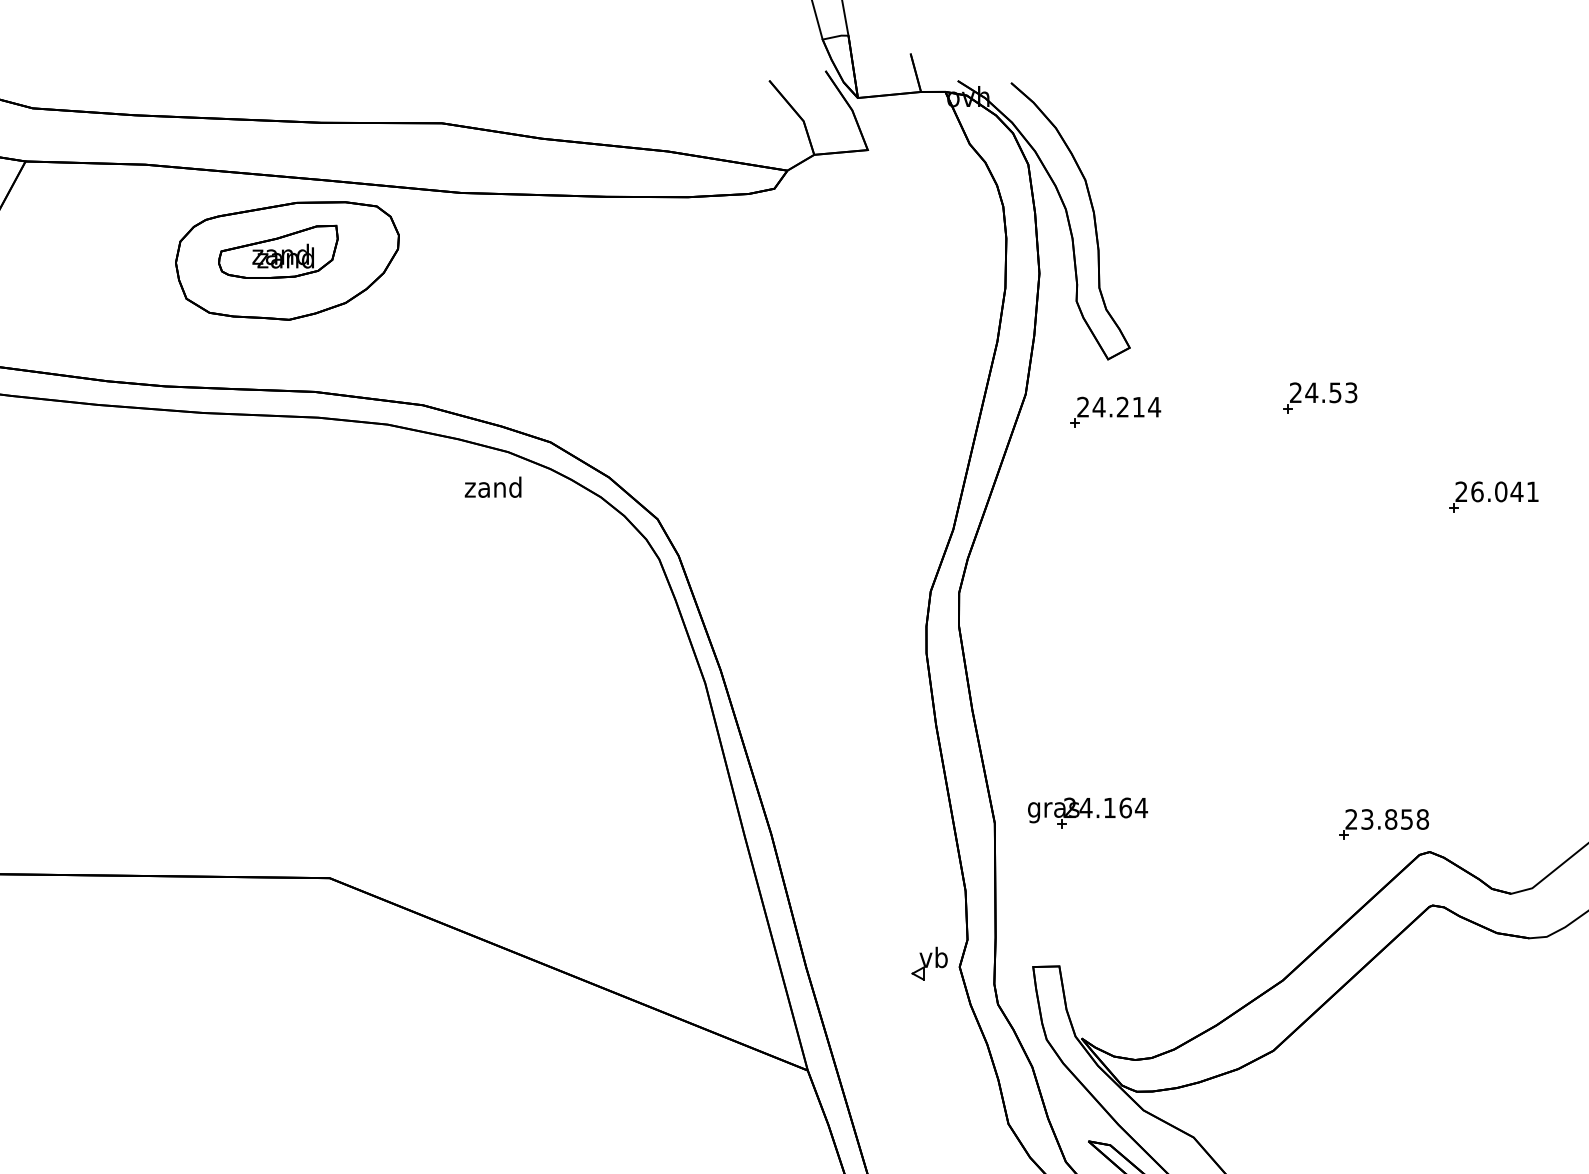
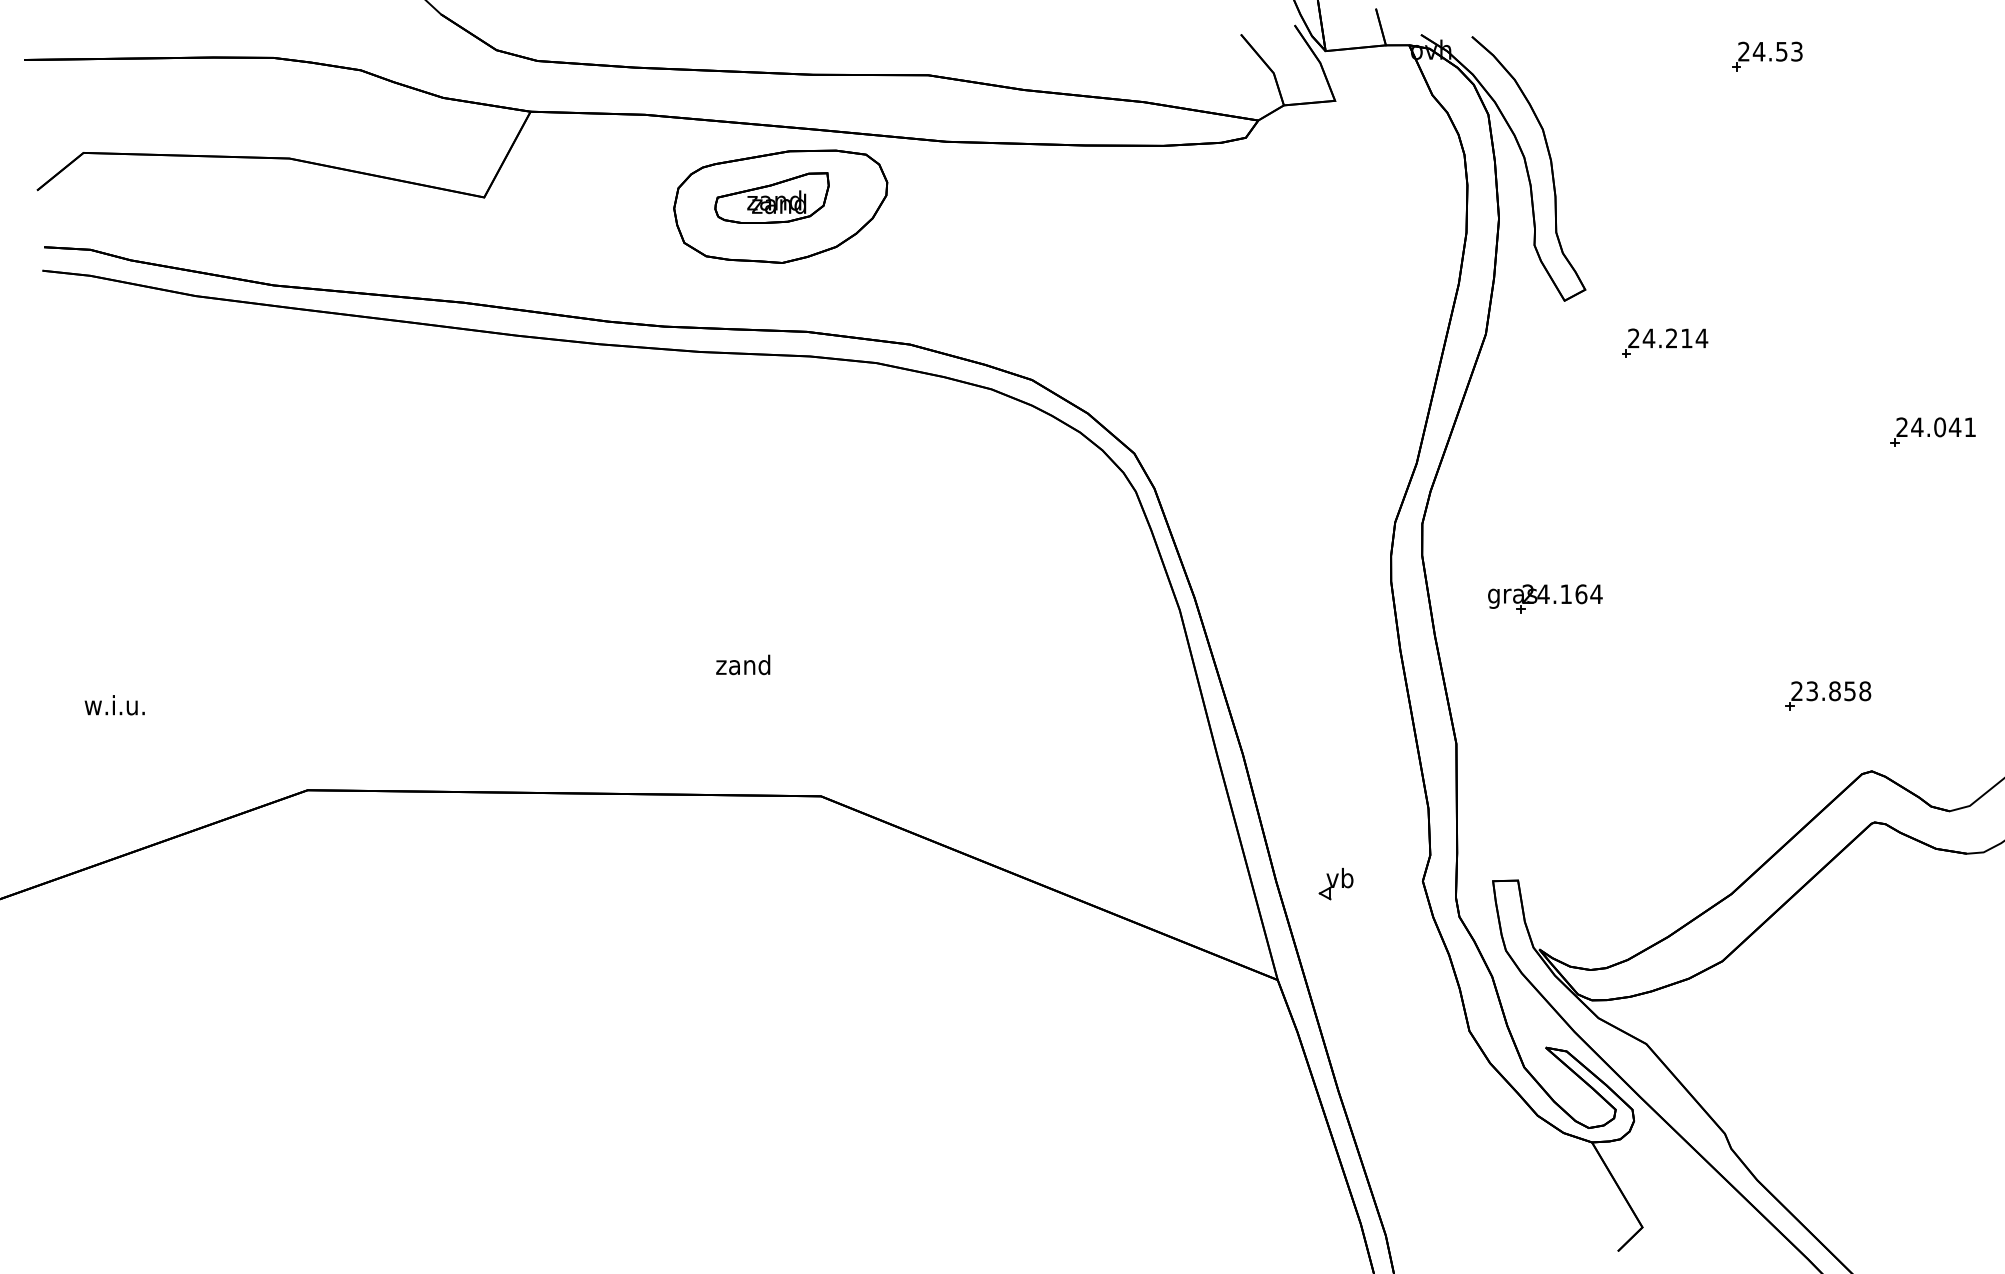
part: (1320, 397) -> (1767, 56), moved
part: (1116, 411) -> (1665, 342), moved
text: (493, 486) -> (743, 664), moved
text: (1477, 492) -> (1917, 427), 26.041 -> 24.041
part: (1088, 812) -> (1545, 598), moved
part: (1384, 823) -> (1828, 695), moved
part: (928, 964) -> (1335, 884), moved

